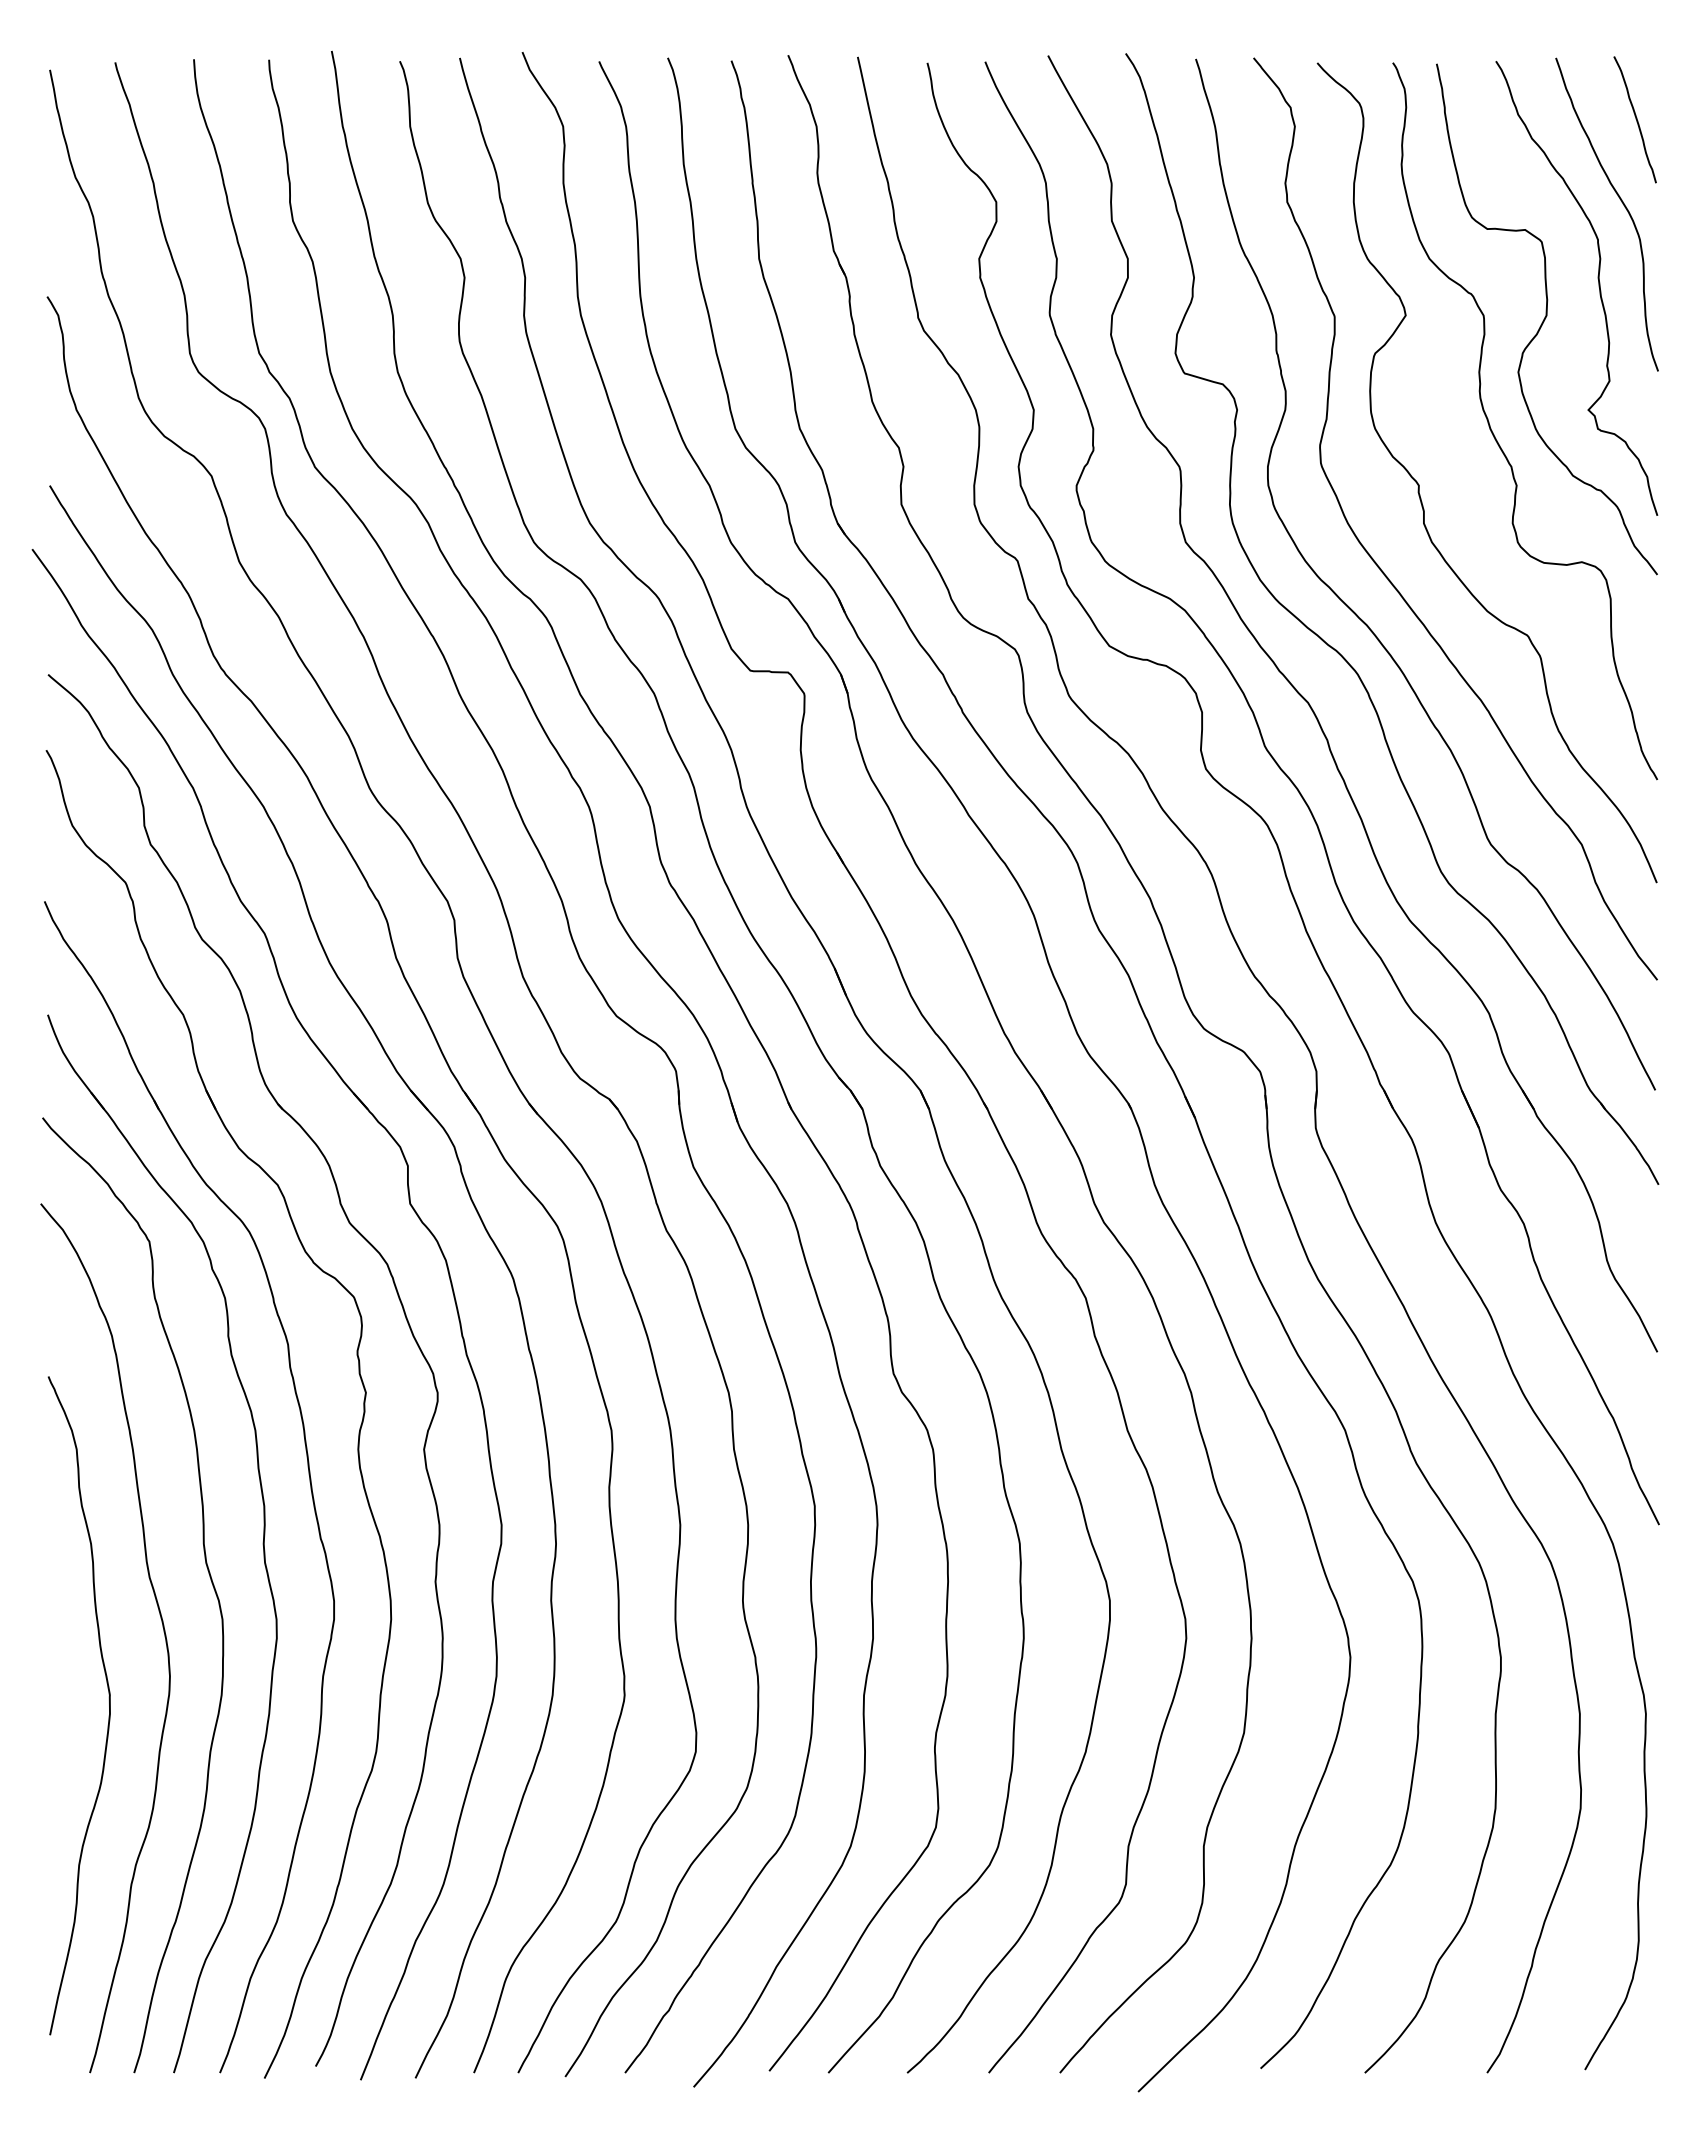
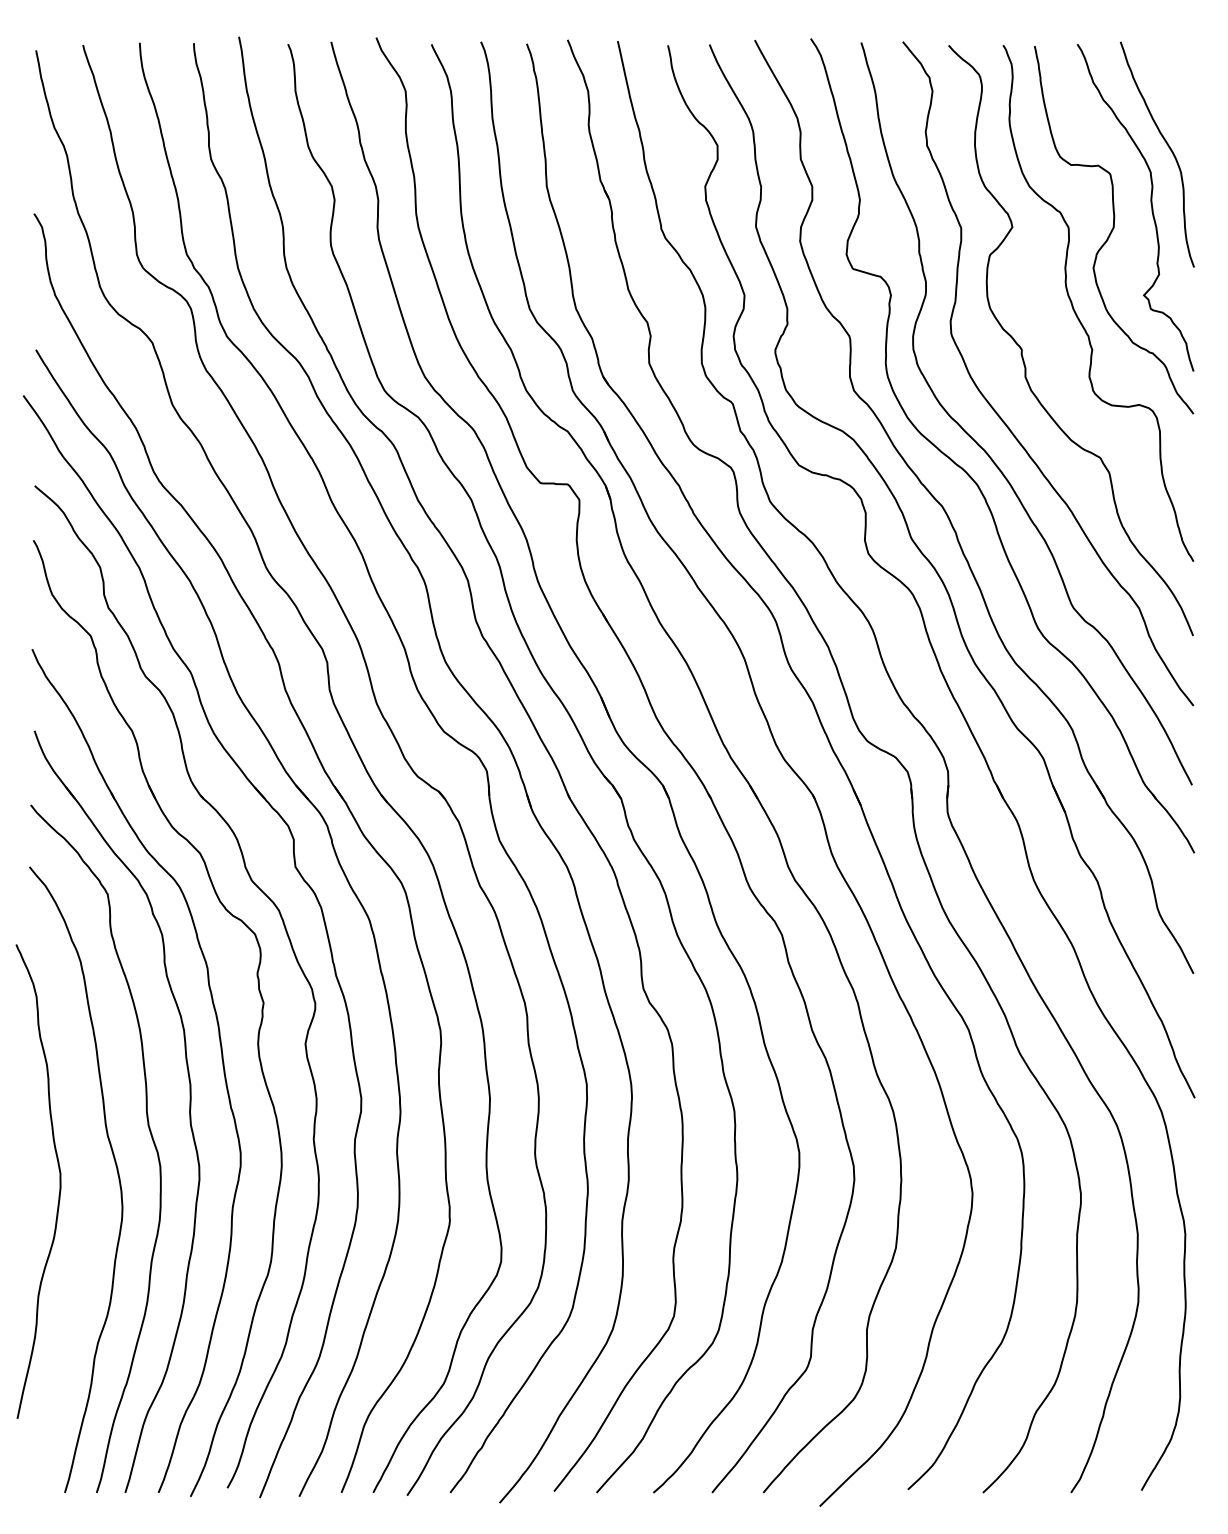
curve: (1635, 119) -> (1177, 86), removed
curve: (108, 1699) -> (59, 1177), moved

